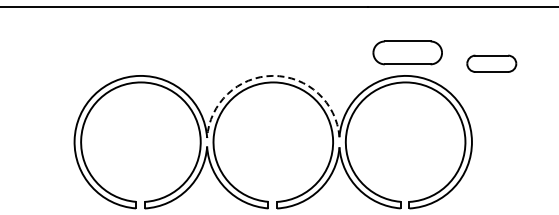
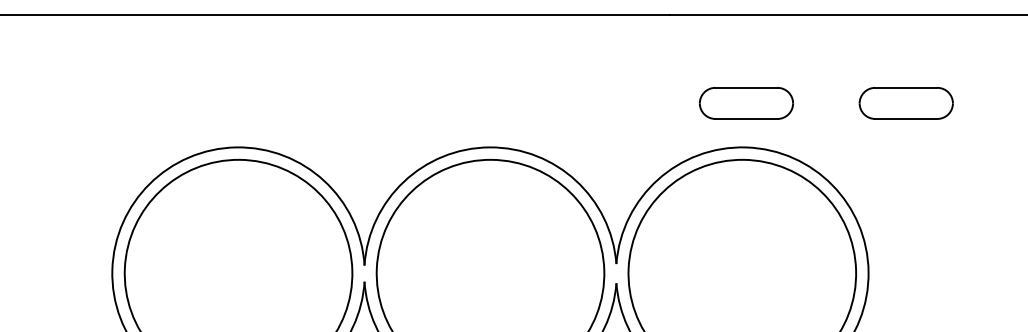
part: (407, 52) -> (745, 102), size x0.71
part: (491, 63) -> (905, 102), moved
arc: (272, 75) -> (488, 146), dashed -> solid

